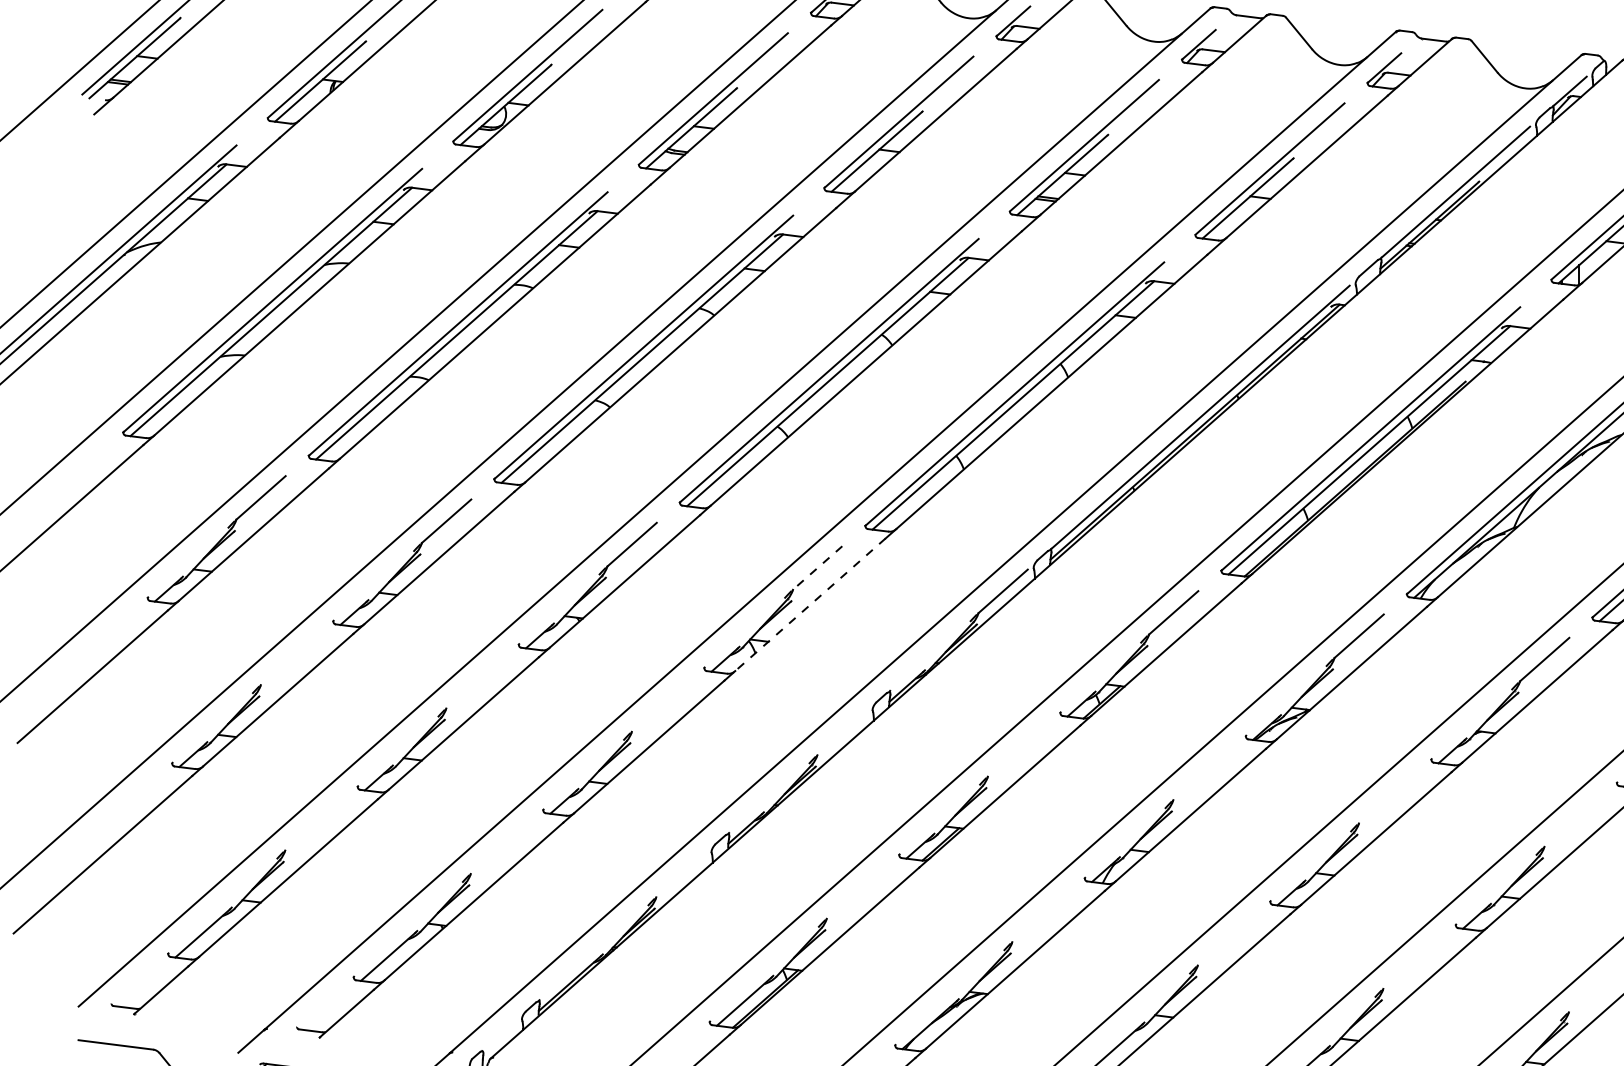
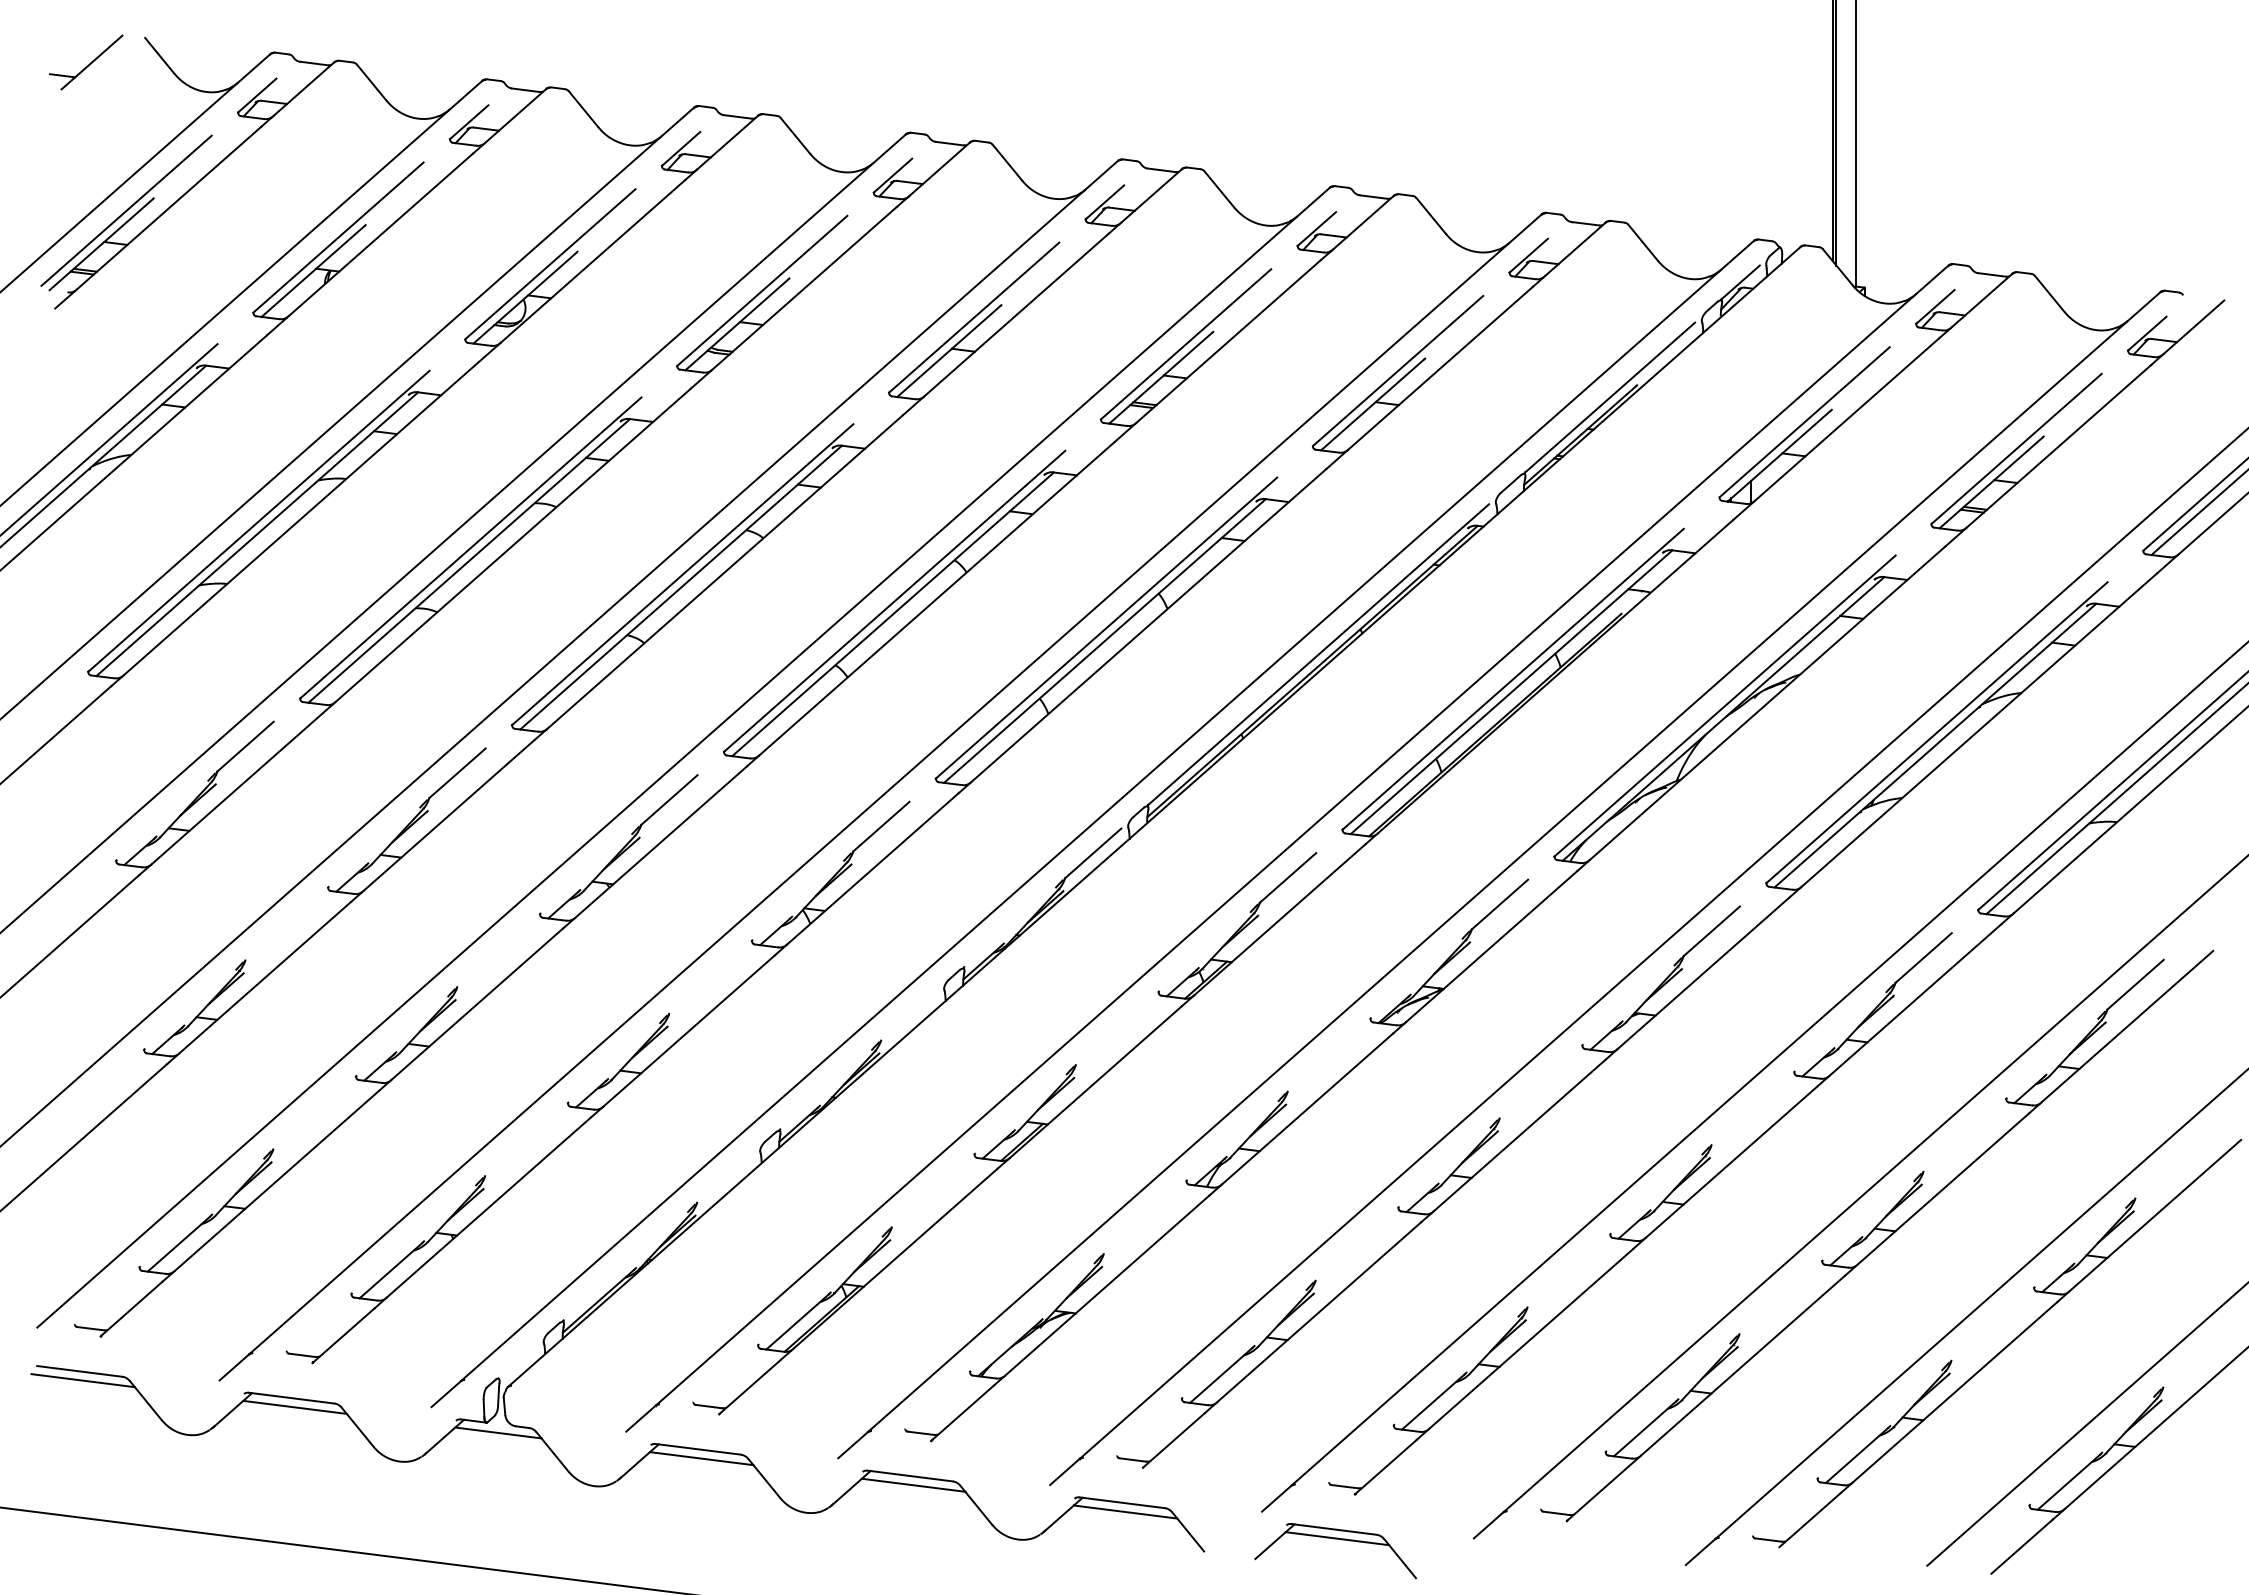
line: (817, 567) -> (881, 826), dashed -> solid
line: (809, 605) -> (872, 869), dashed -> solid
line: (118, 1052) -> (82, 1380), added

